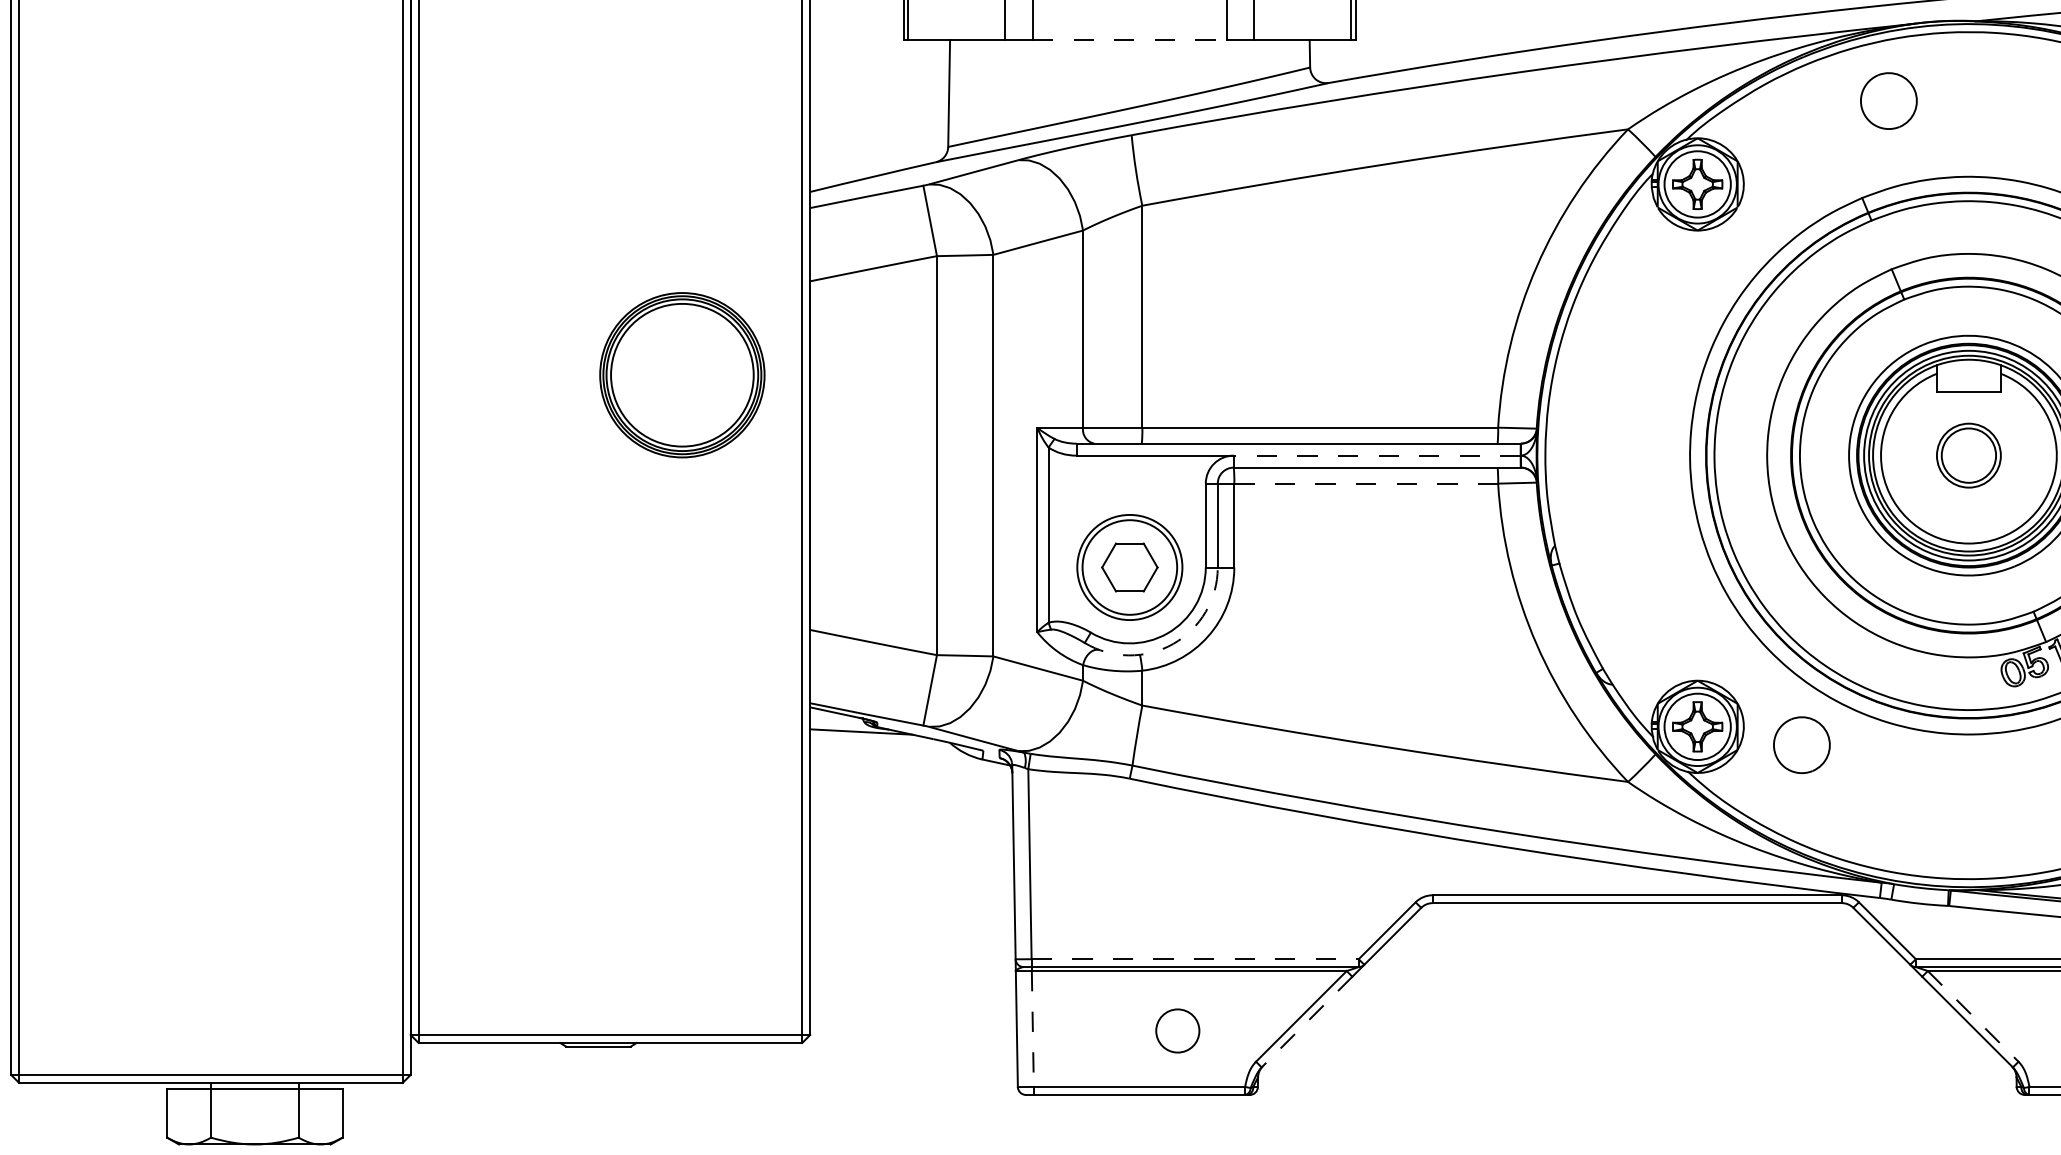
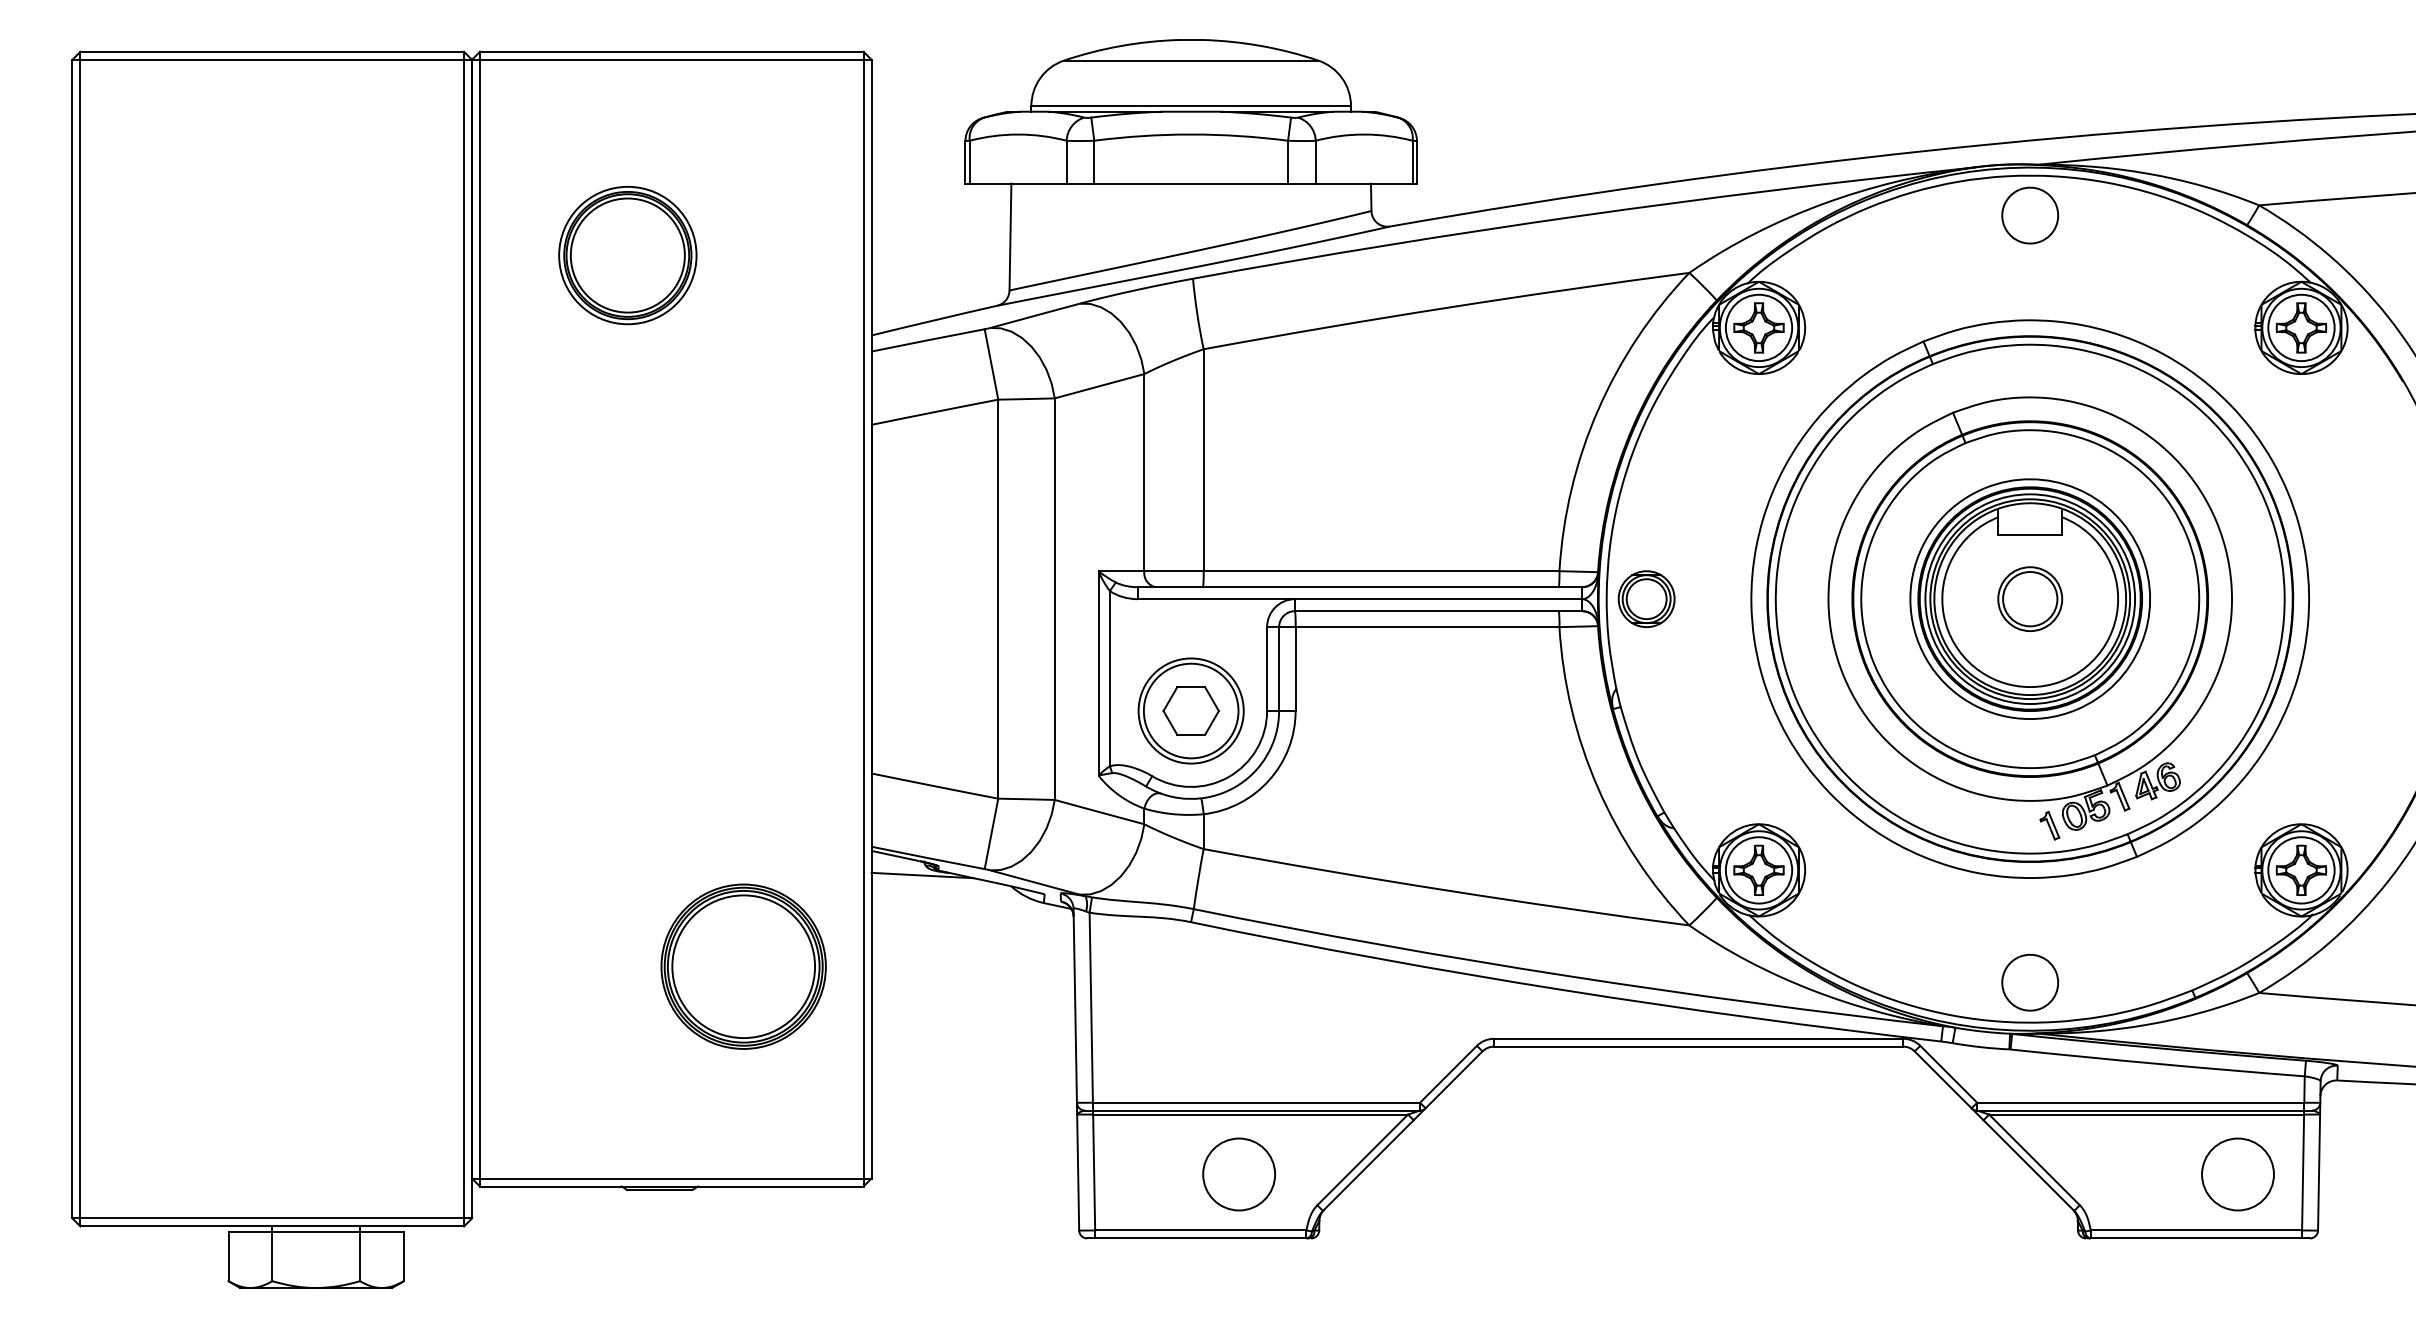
line: (1130, 39) -> (1191, 183), dashed -> solid
part: (1888, 100) -> (2029, 215), moved
part: (566, 111) -> (627, 255), added
part: (682, 374) -> (743, 966), moved
part: (1585, 454) -> (1646, 598), added
line: (1377, 455) -> (1438, 599), dashed -> solid
line: (1366, 483) -> (1427, 627), dashed -> solid
arc: (1173, 643) -> (1234, 787), dashed -> solid
part: (1988, 681) -> (2049, 825), added
part: (1801, 744) -> (2029, 982), moved
line: (1195, 958) -> (1256, 1102), dashed -> solid
line: (1973, 1016) -> (2034, 1160), dashed -> solid
line: (1307, 1021) -> (1368, 1165), dashed -> solid
line: (1033, 1028) -> (1094, 1172), dashed -> solid
circle: (1178, 1030) -> (1239, 1174), size x1.67

